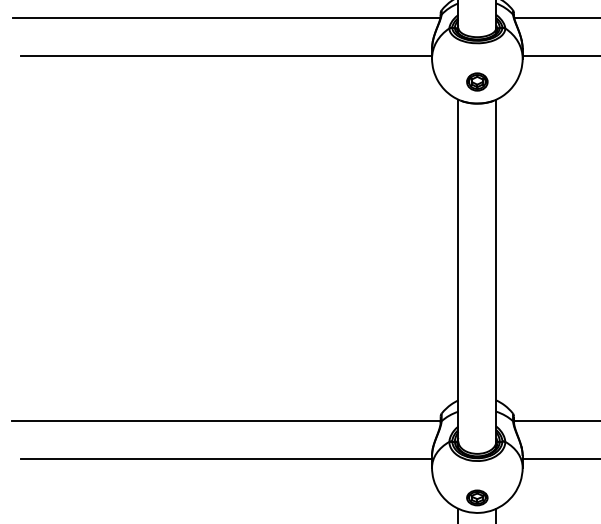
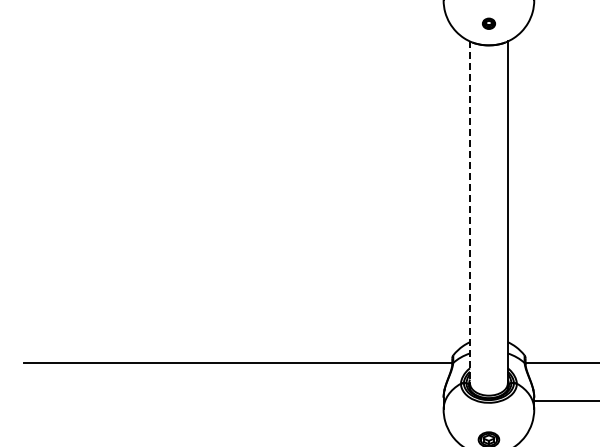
part: (477, 81) -> (489, 23), size x0.6
line: (458, 270) -> (470, 212), solid -> dashed
line: (226, 459) -> (238, 401), removed

